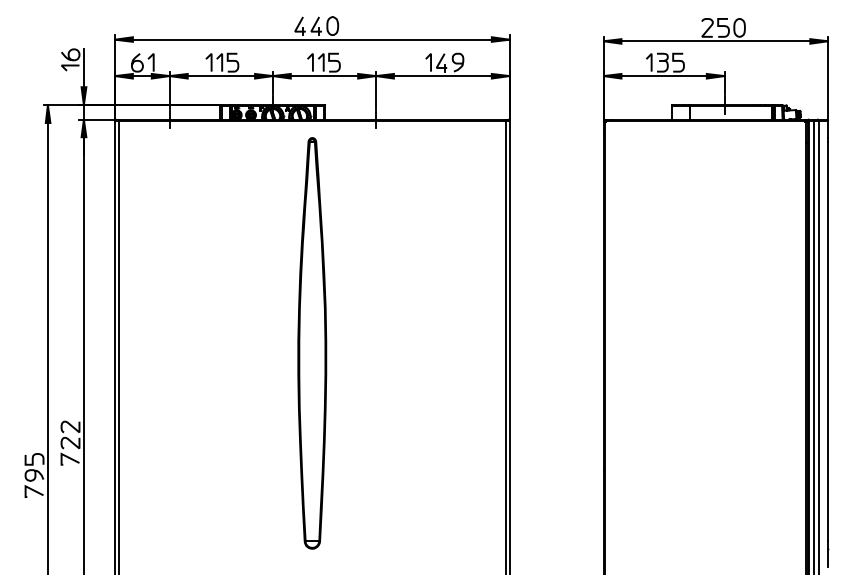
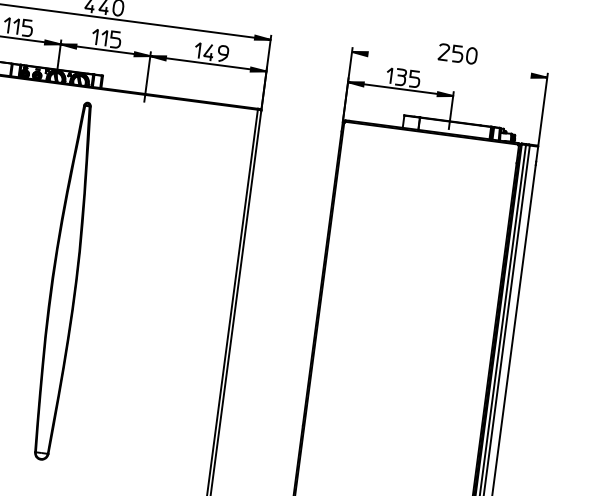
line: (715, 41) -> (449, 64), removed

